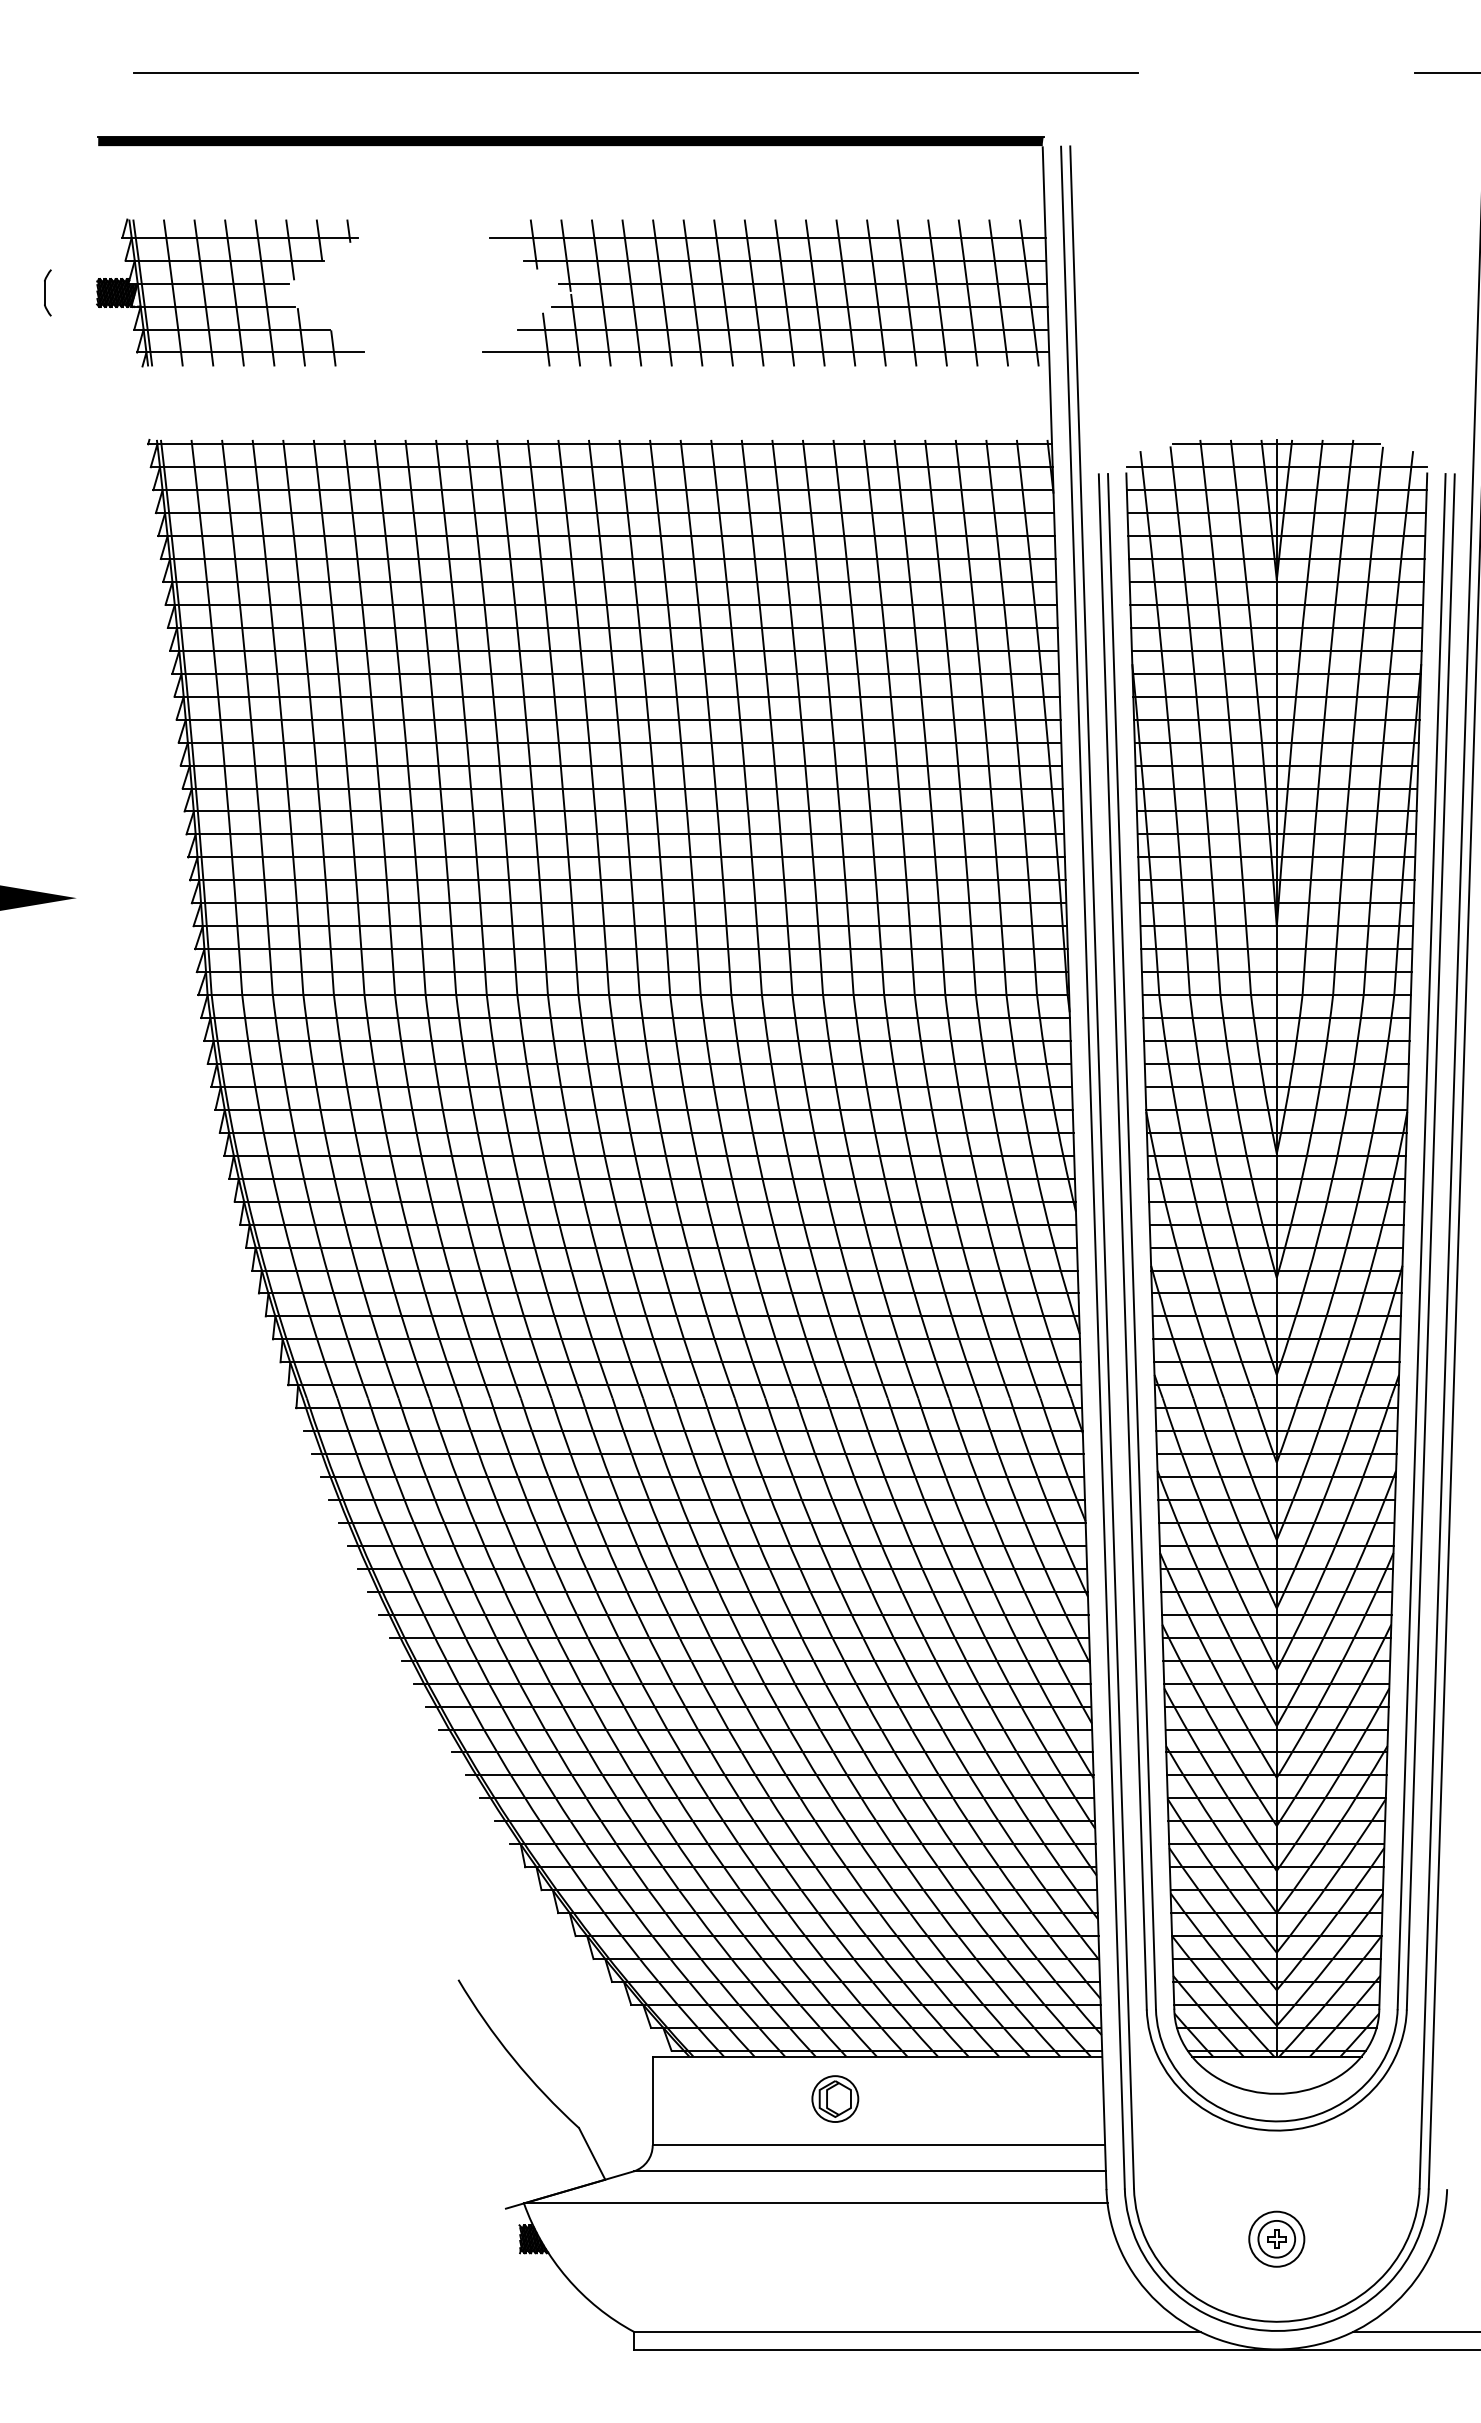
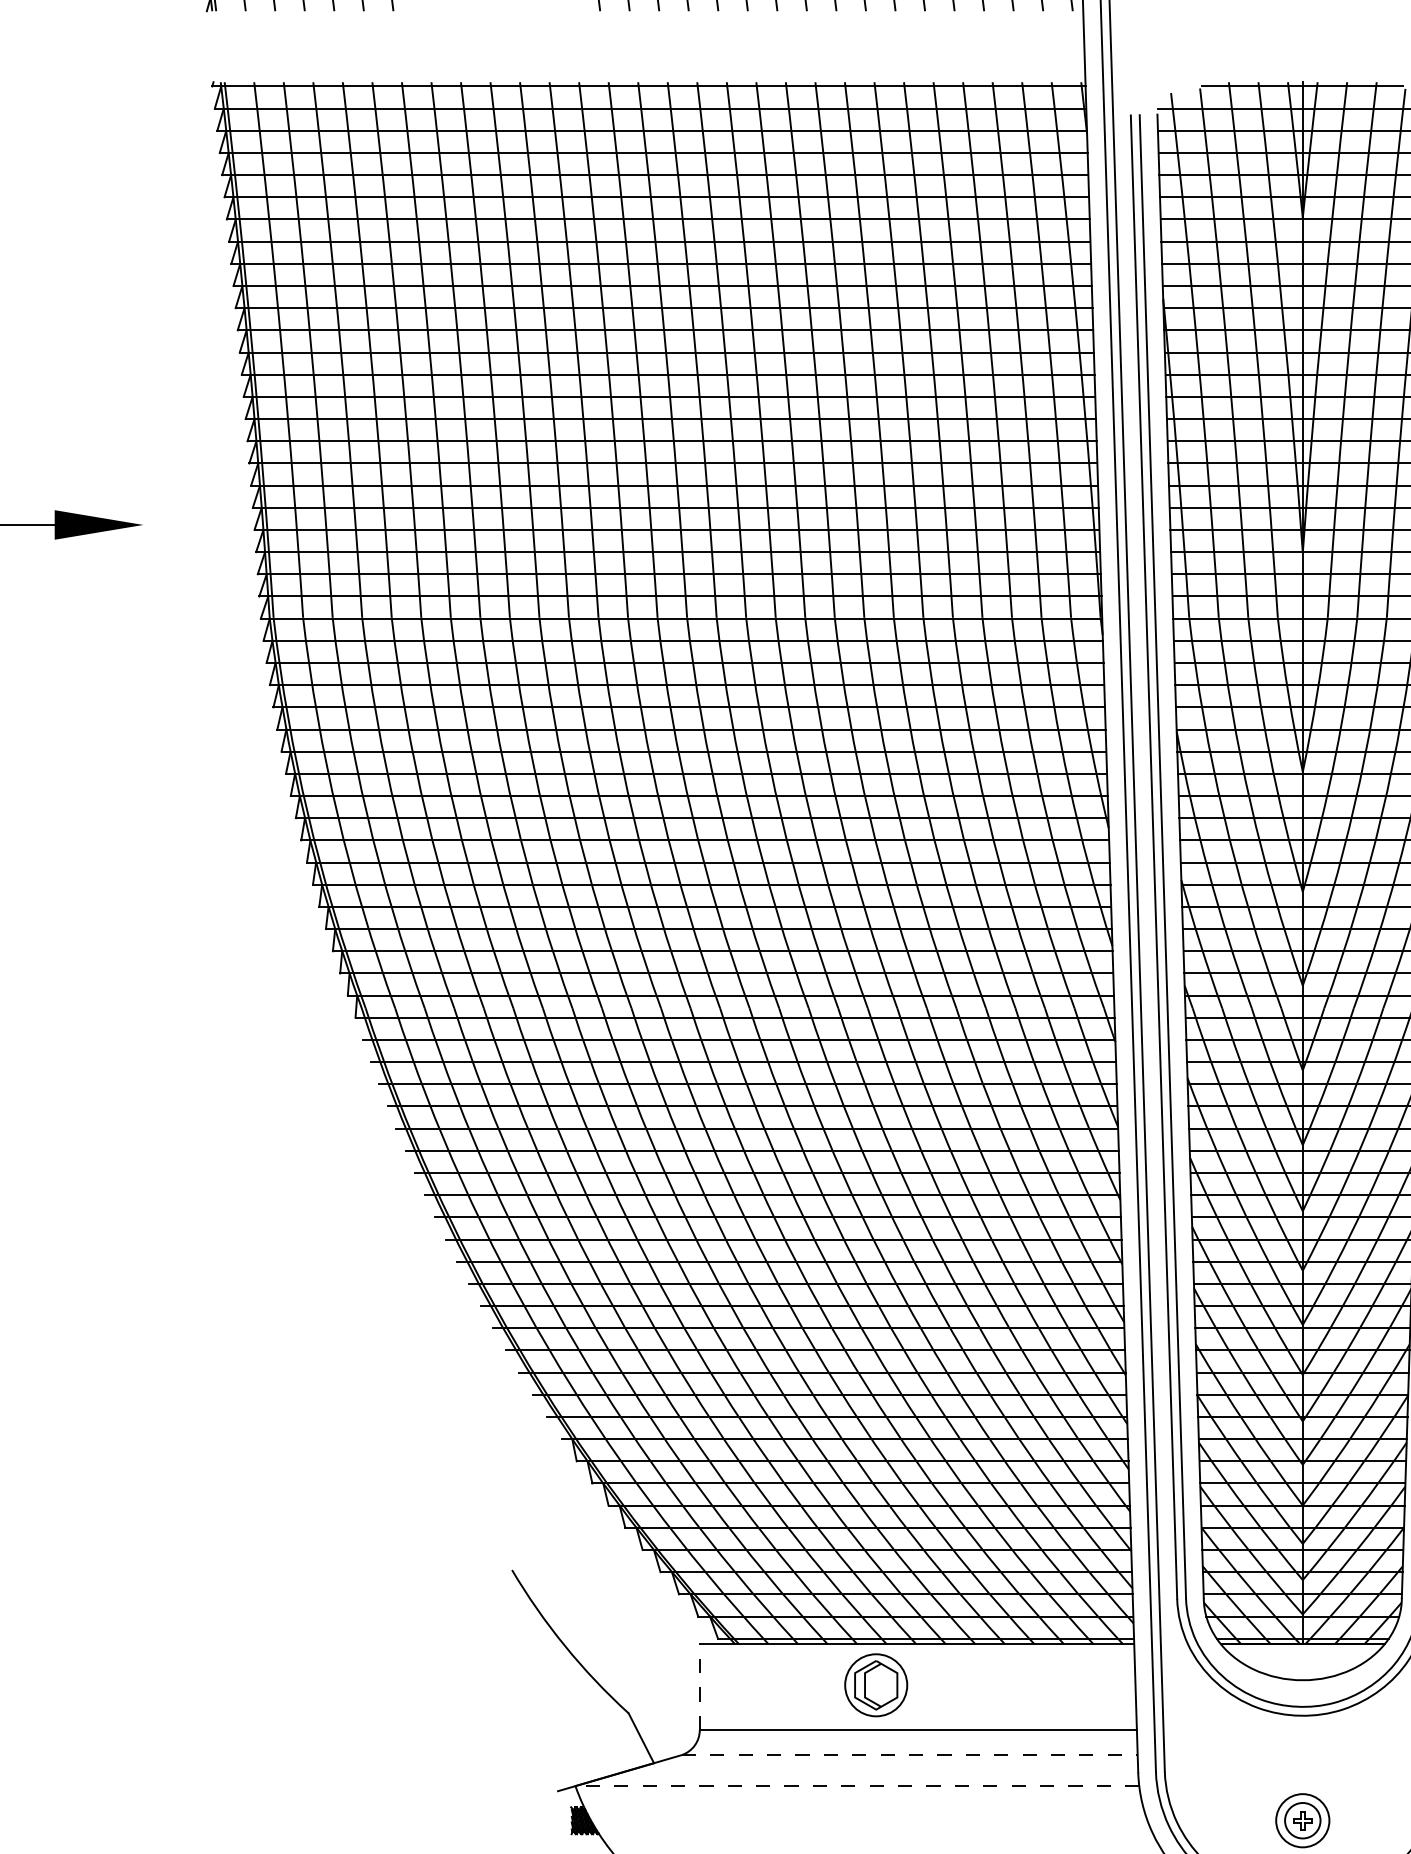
part: (835, 2098) -> (876, 1684), size x1.4
line: (652, 2100) -> (699, 1686), solid -> dashed
line: (870, 2171) -> (910, 1755), solid -> dashed
line: (815, 2203) -> (857, 1786), solid -> dashed

